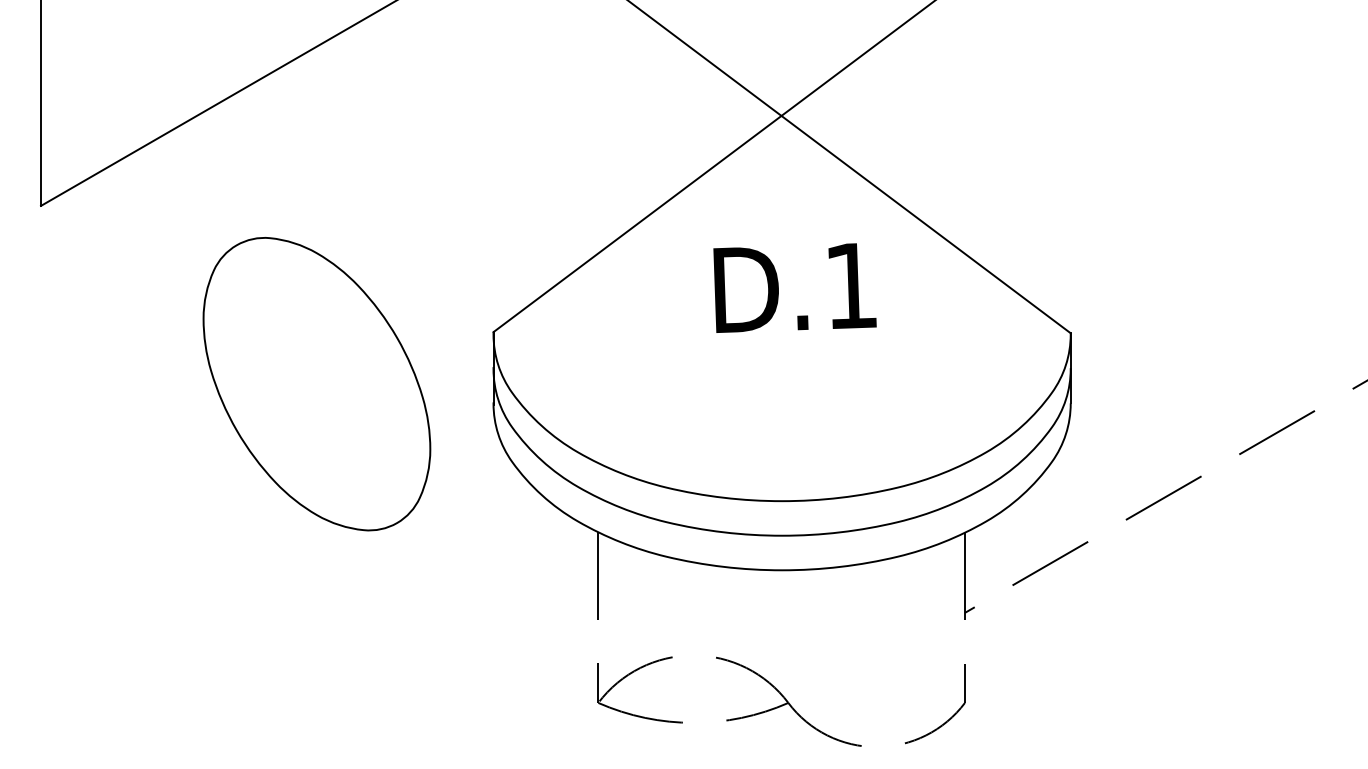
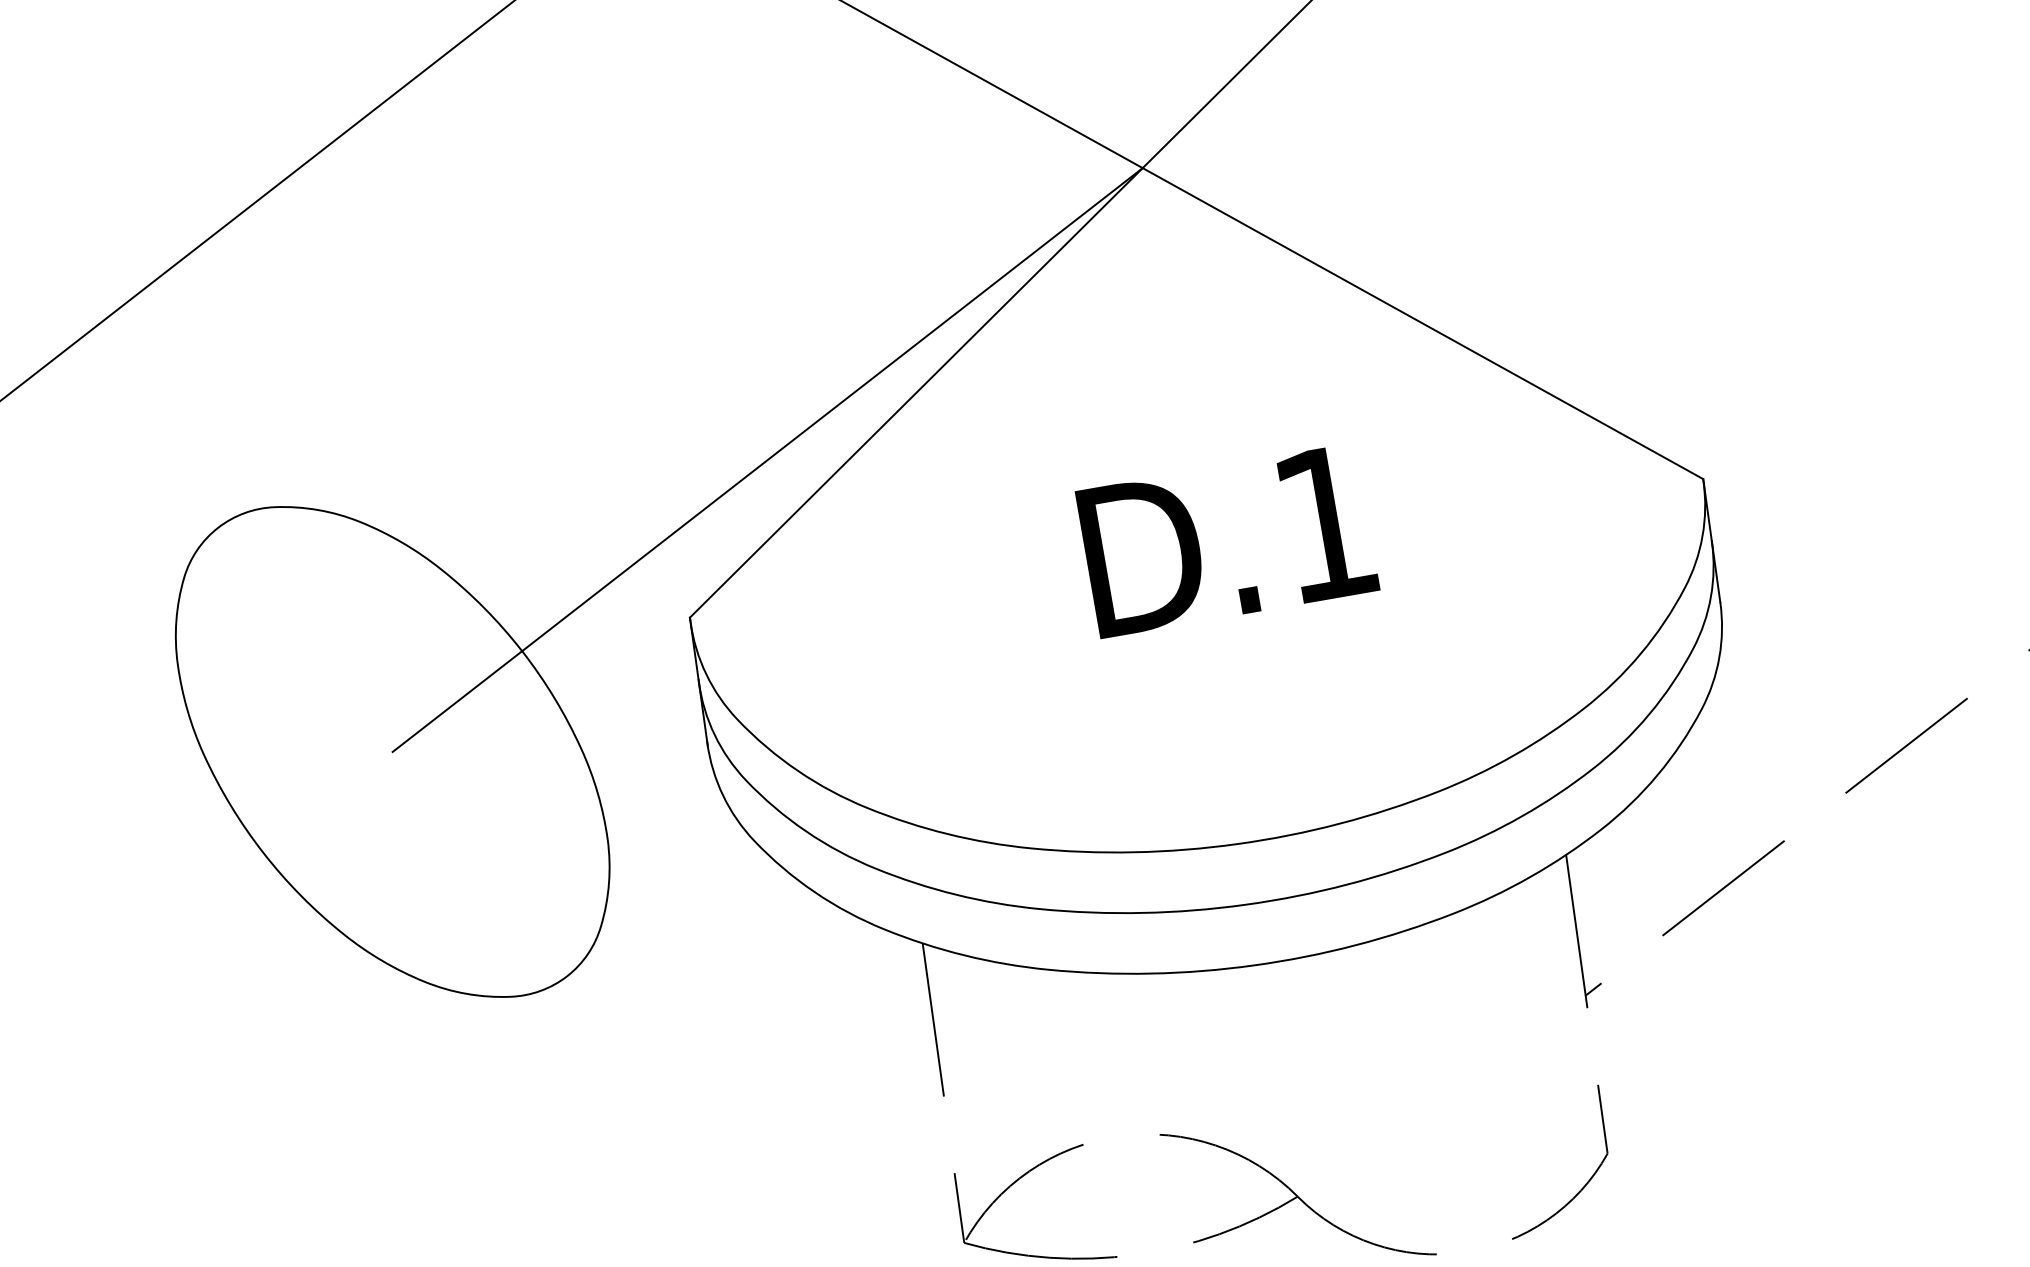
line: (548, 249) -> (766, 459), added
text: (794, 287) -> (1226, 540), moved

